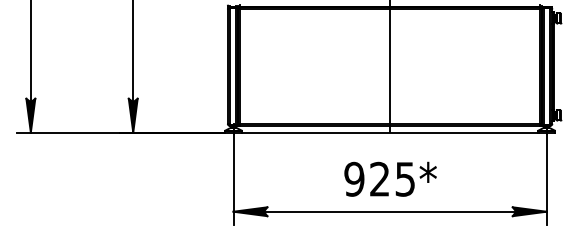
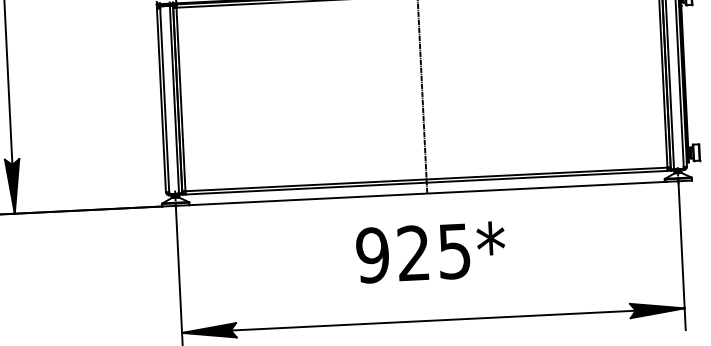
text: (390, 178) -> (430, 251), moved

